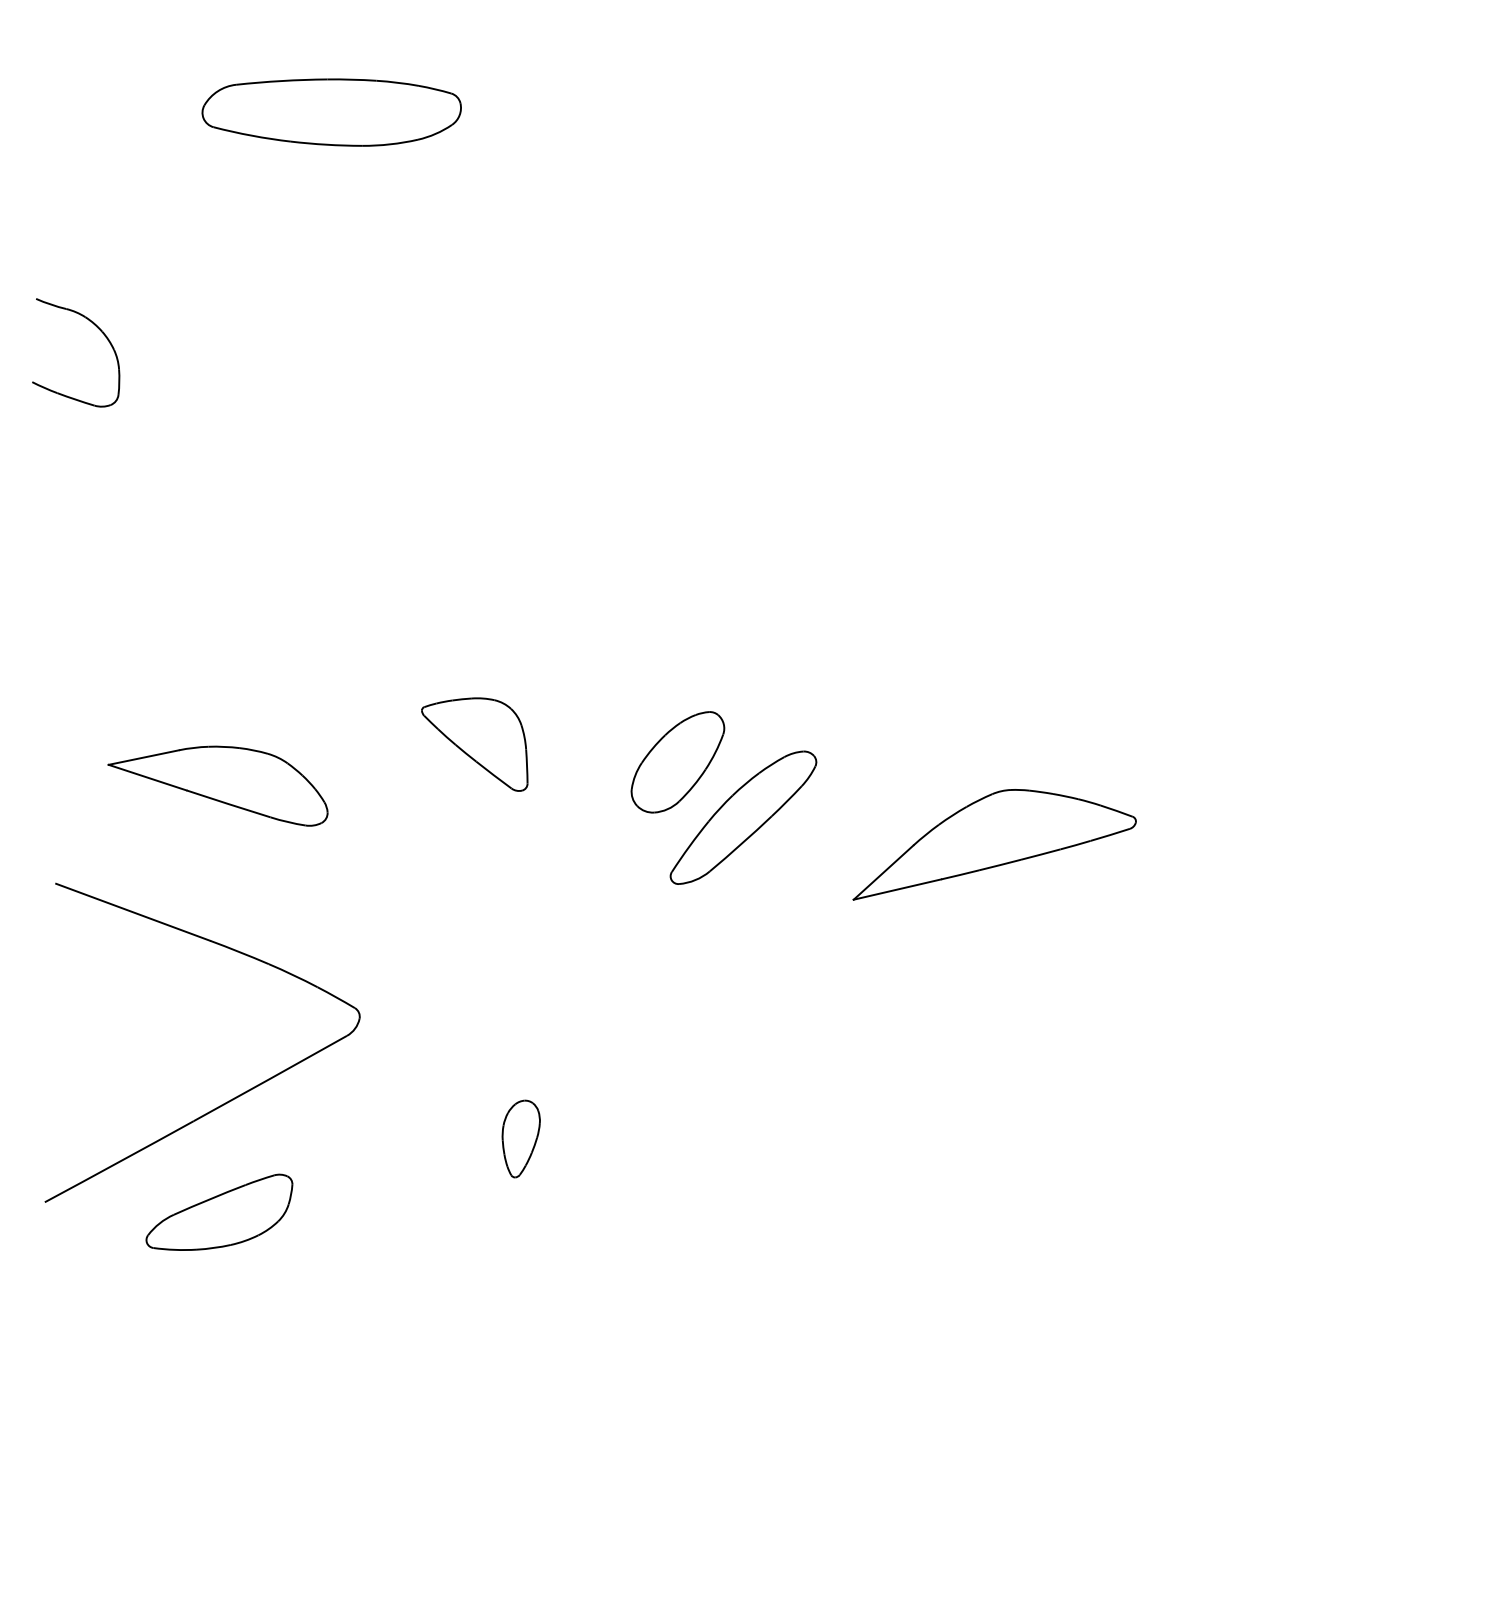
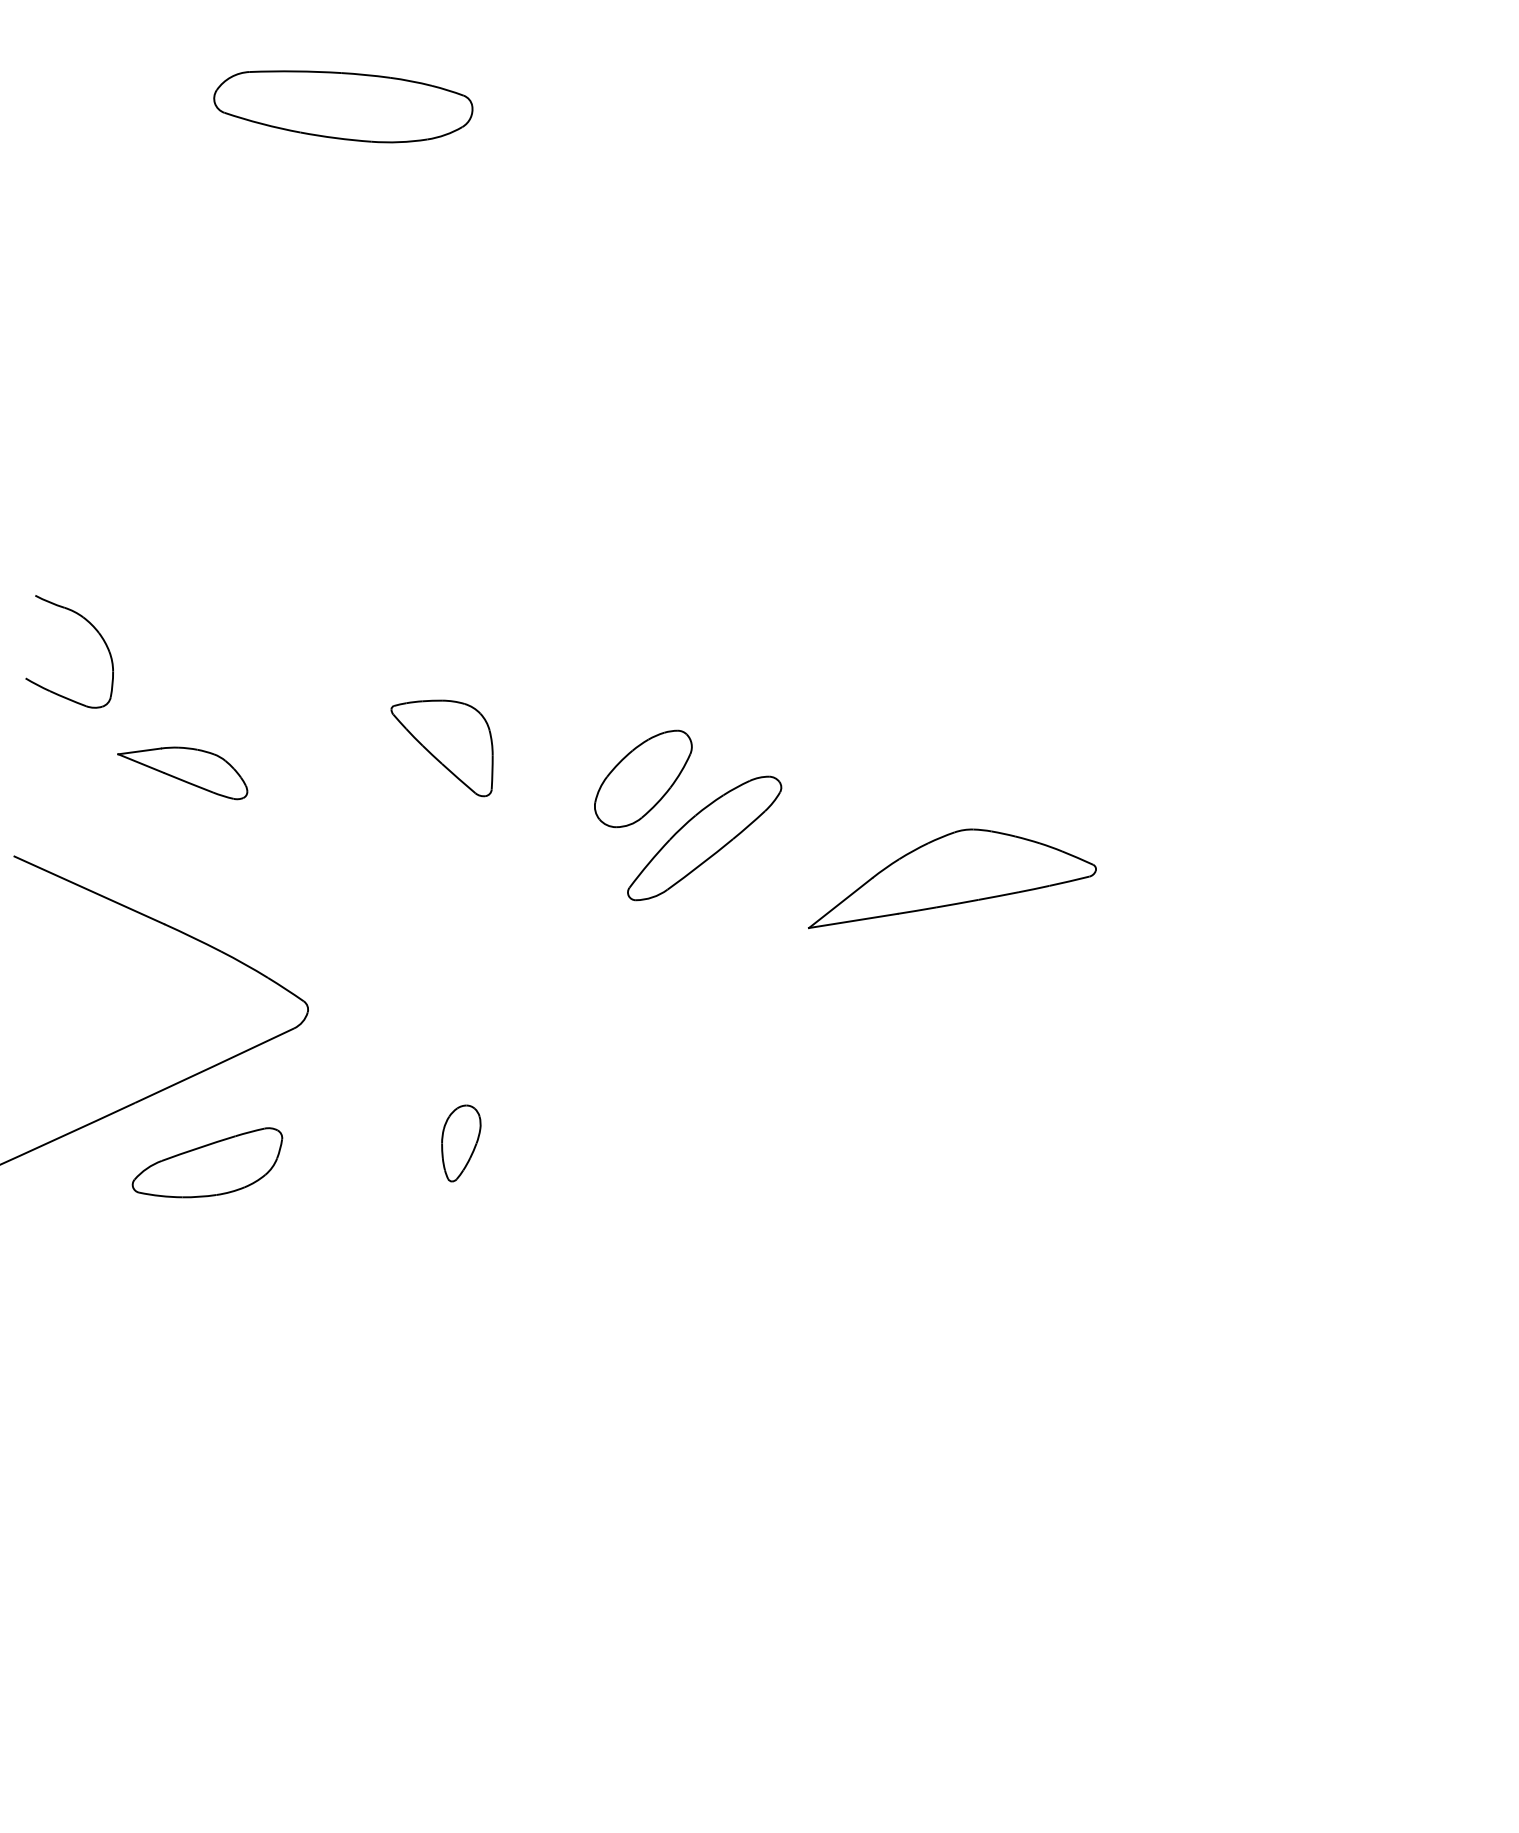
part: (97, 328) -> (94, 629), moved
part: (217, 789) -> (182, 773), size x0.6
part: (219, 1213) -> (207, 1162), moved

